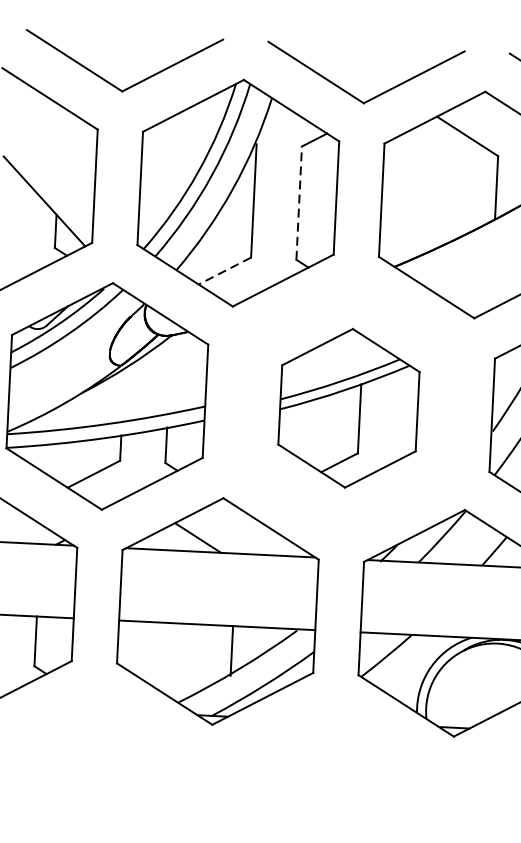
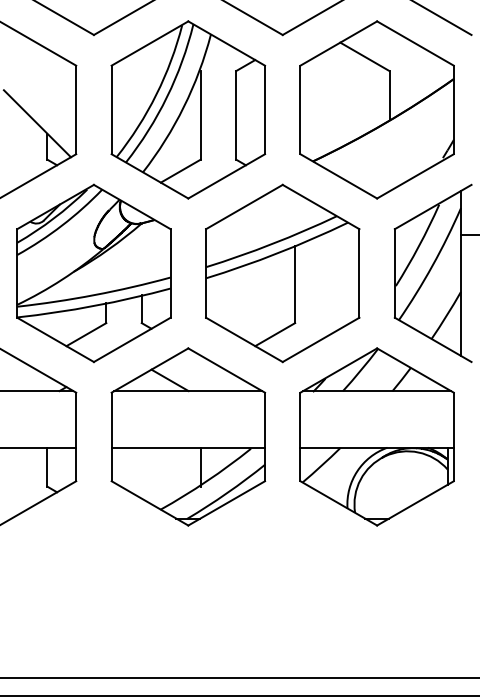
line: (299, 202) -> (236, 114), dashed -> solid
line: (224, 271) -> (180, 171), dashed -> solid
part: (348, 408) -> (282, 273), size x1.43

